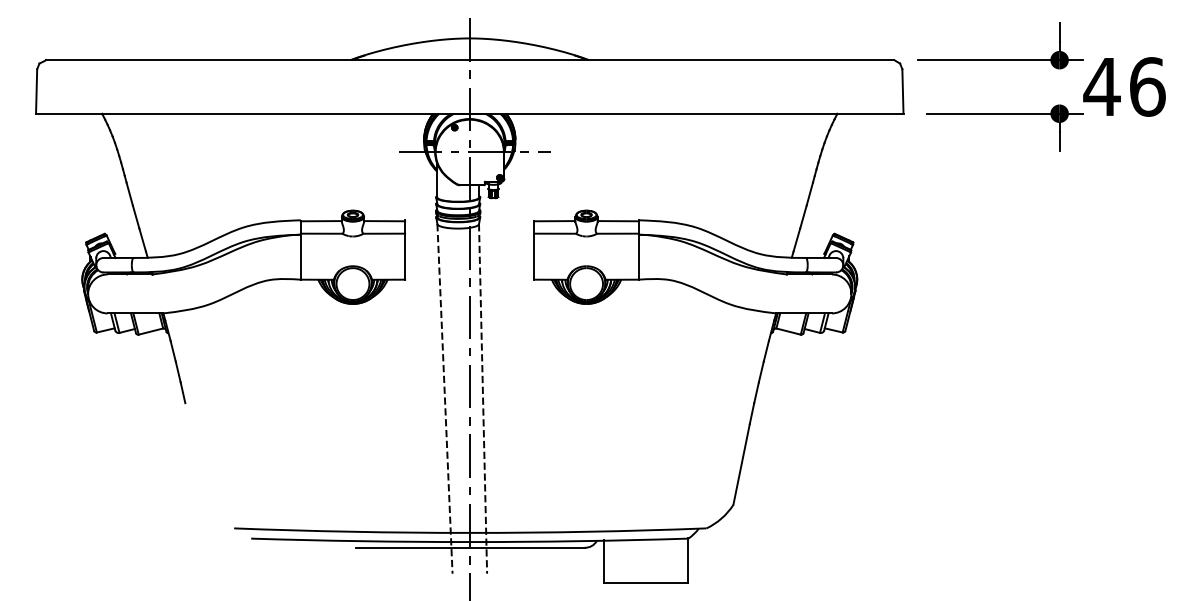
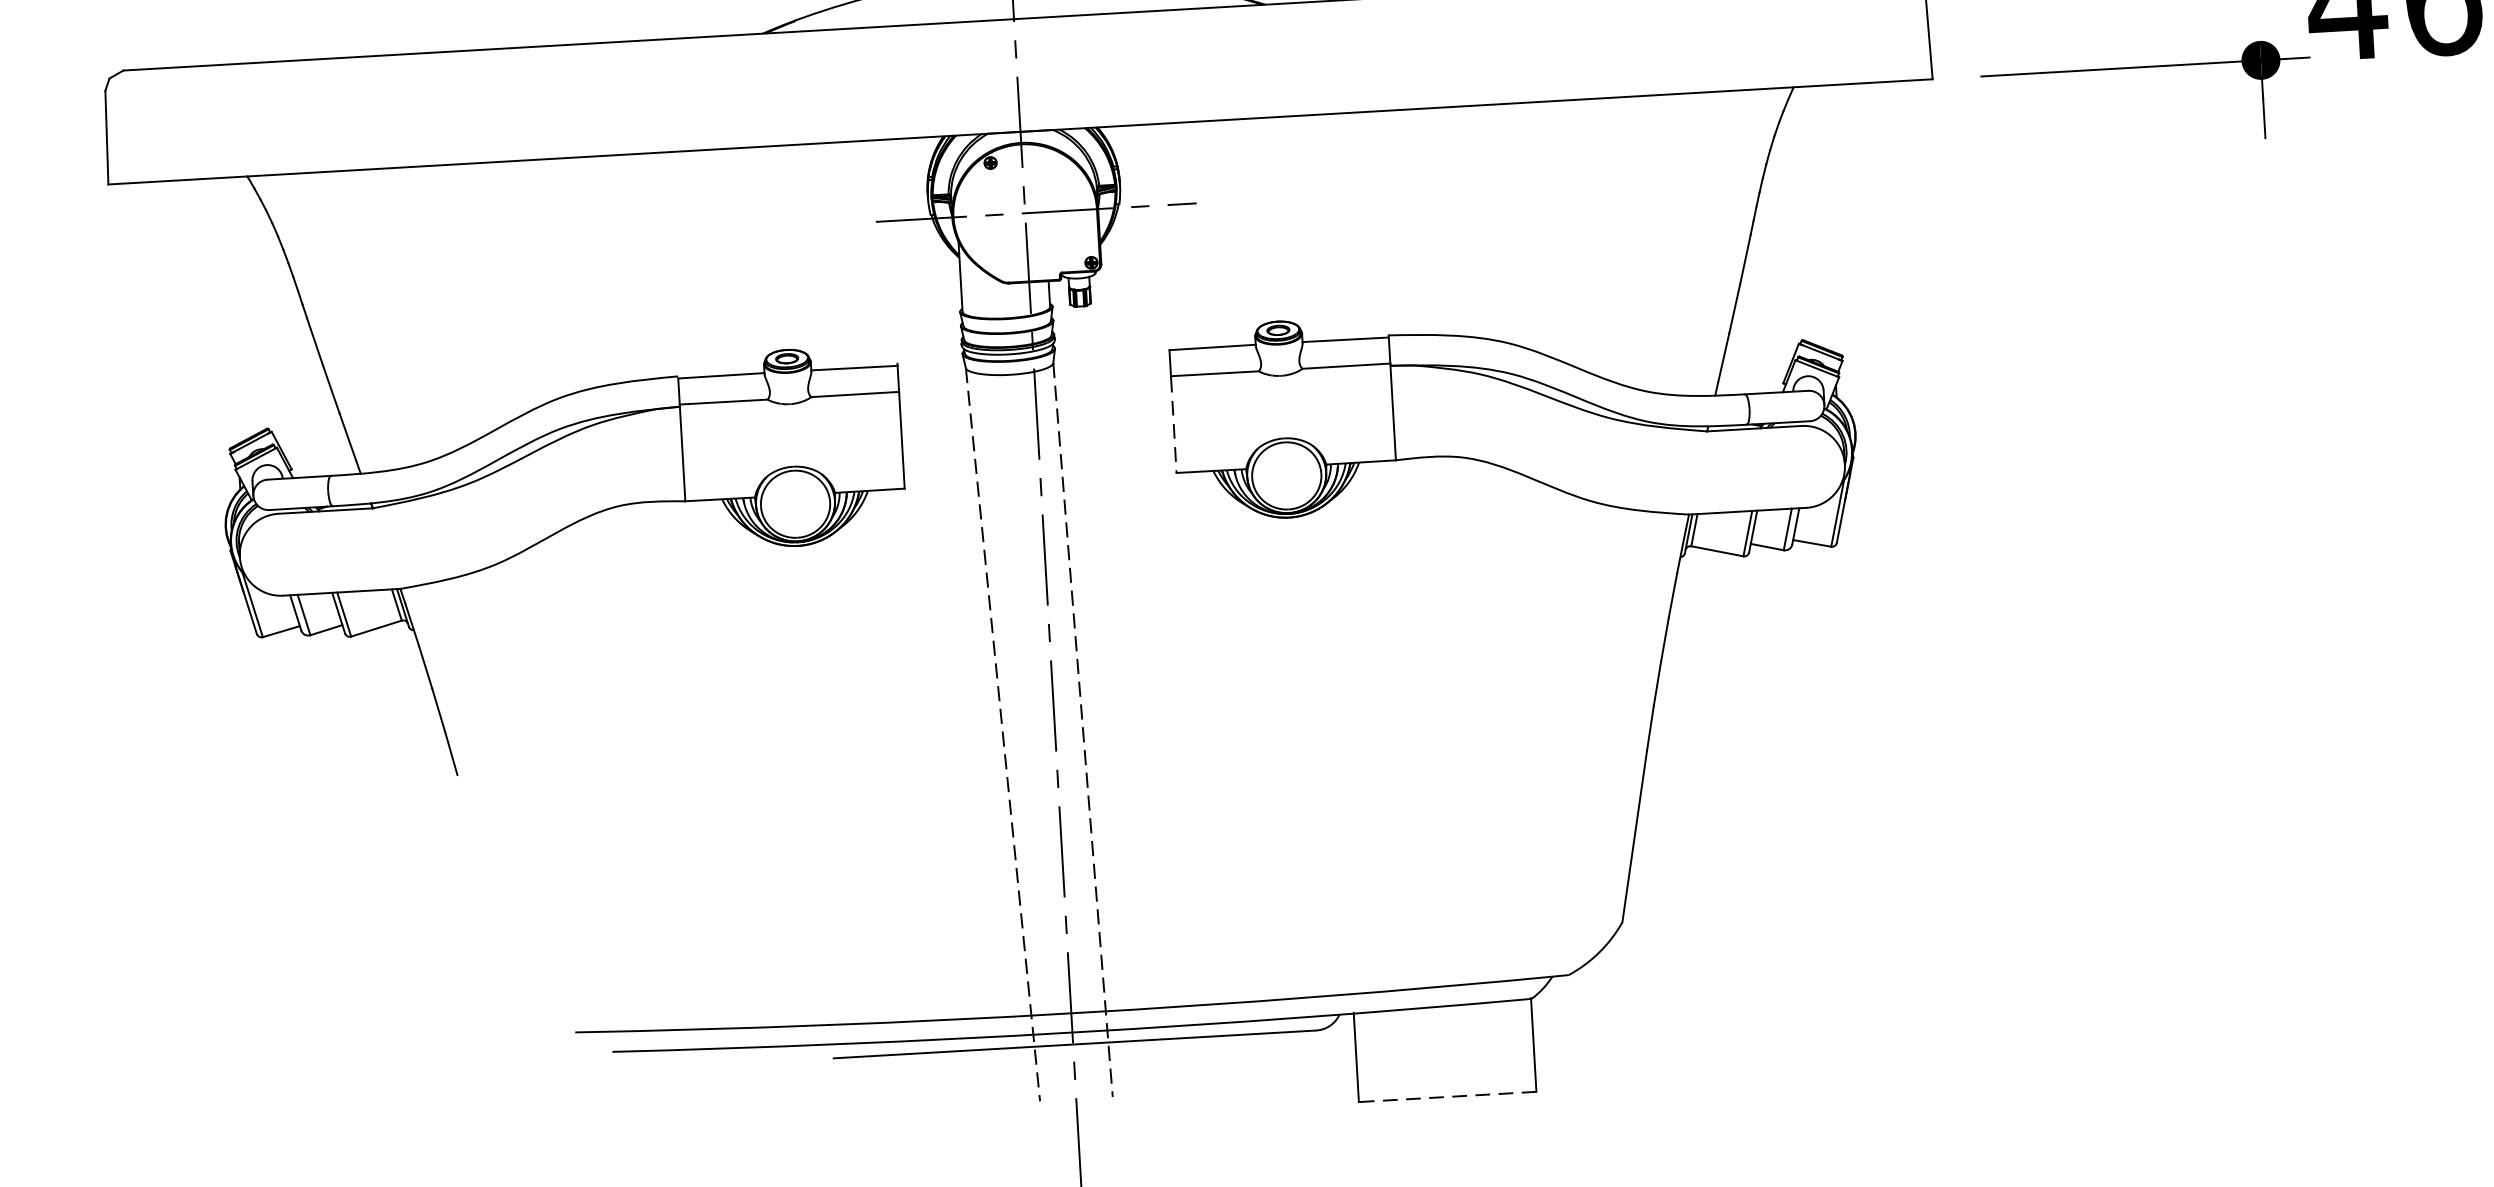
line: (534, 257) -> (1174, 426), solid -> dashed
line: (645, 582) -> (1446, 1096), solid -> dashed

